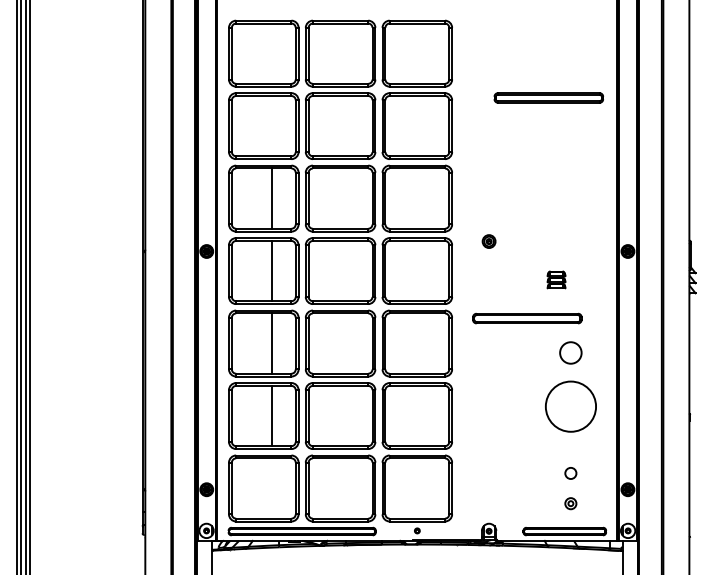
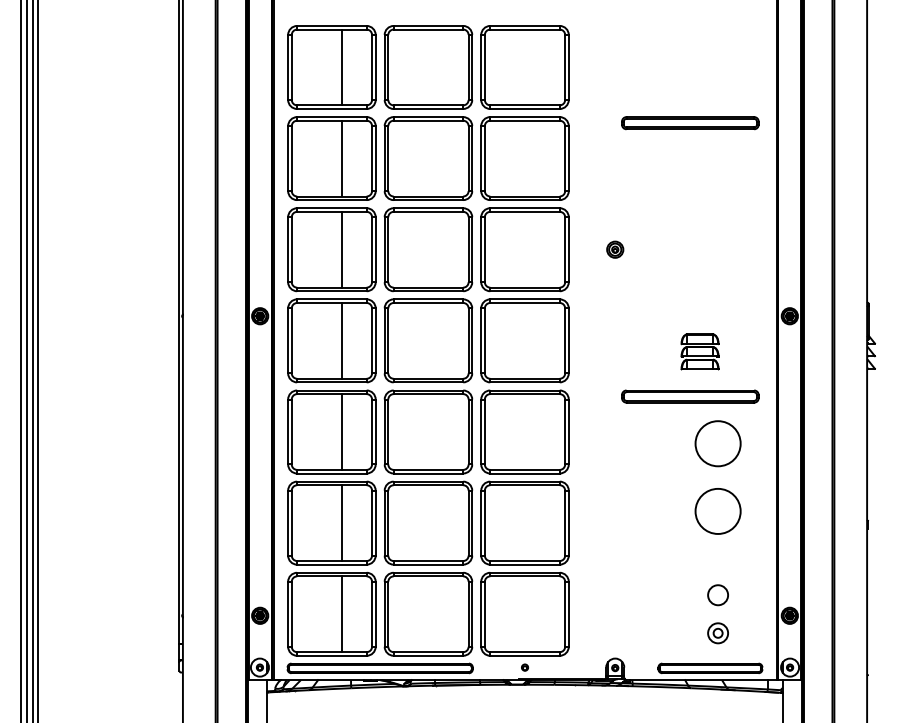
line: (271, 53) -> (341, 67), added
line: (271, 126) -> (341, 158), added
part: (489, 241) -> (615, 249), moved
part: (556, 279) -> (699, 351), size x1.67
part: (527, 318) -> (690, 396), moved
circle: (570, 352) -> (717, 443), size x1.67
circle: (570, 406) -> (717, 511), size x0.71
circle: (570, 473) -> (717, 595), size x1.43
line: (271, 488) -> (341, 614), added
part: (570, 503) -> (717, 633), size x1.43

